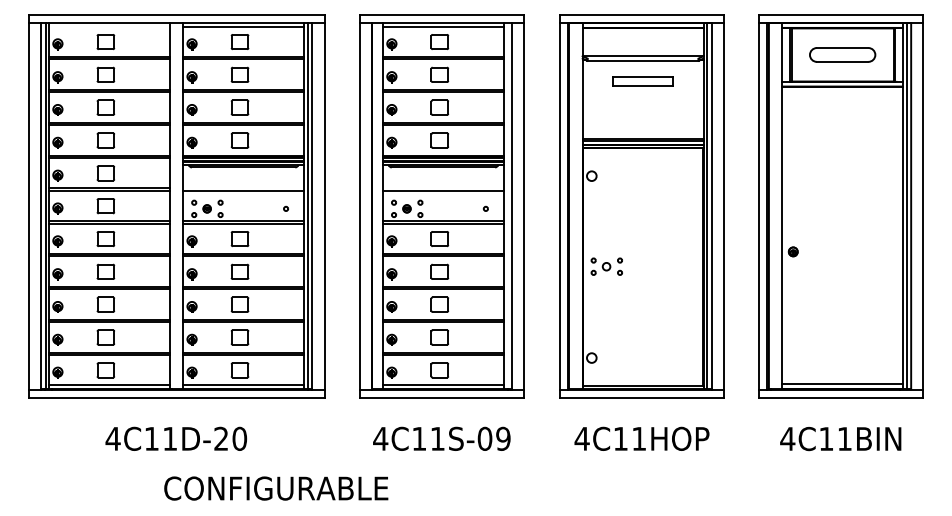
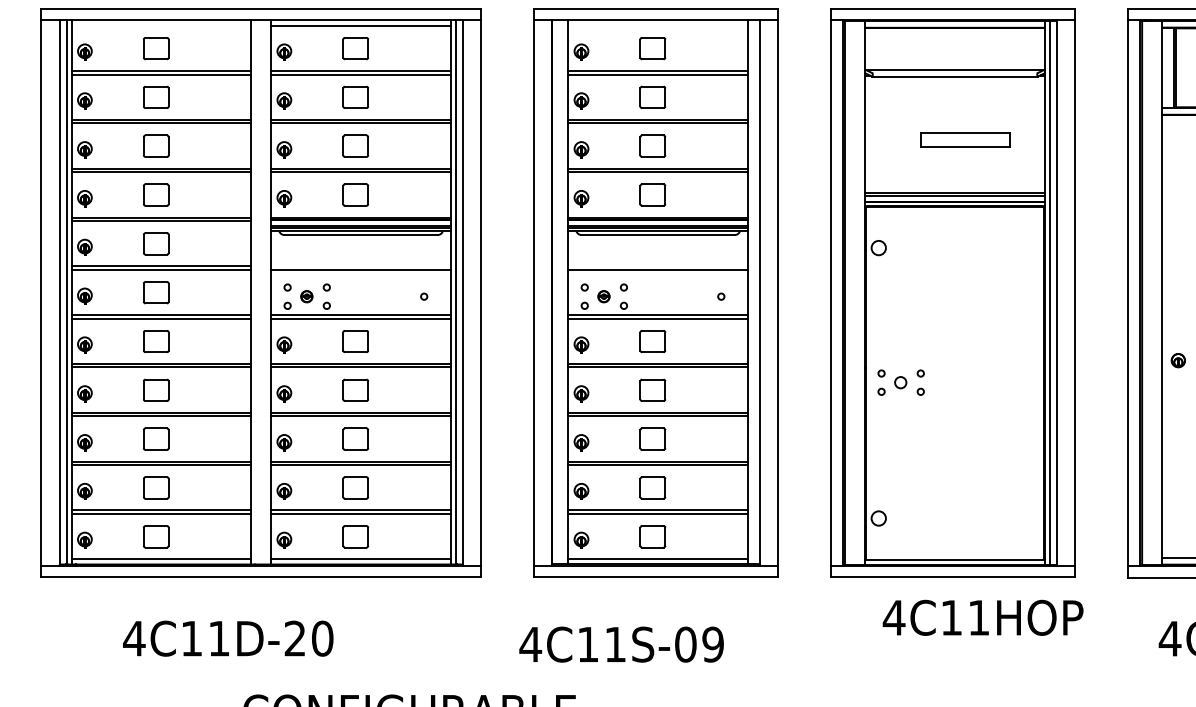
line: (443, 26) -> (658, 25), removed
part: (642, 81) -> (964, 139), moved
text: (176, 438) -> (228, 638), moved
text: (441, 438) -> (621, 644), moved
text: (641, 438) -> (982, 617), moved

